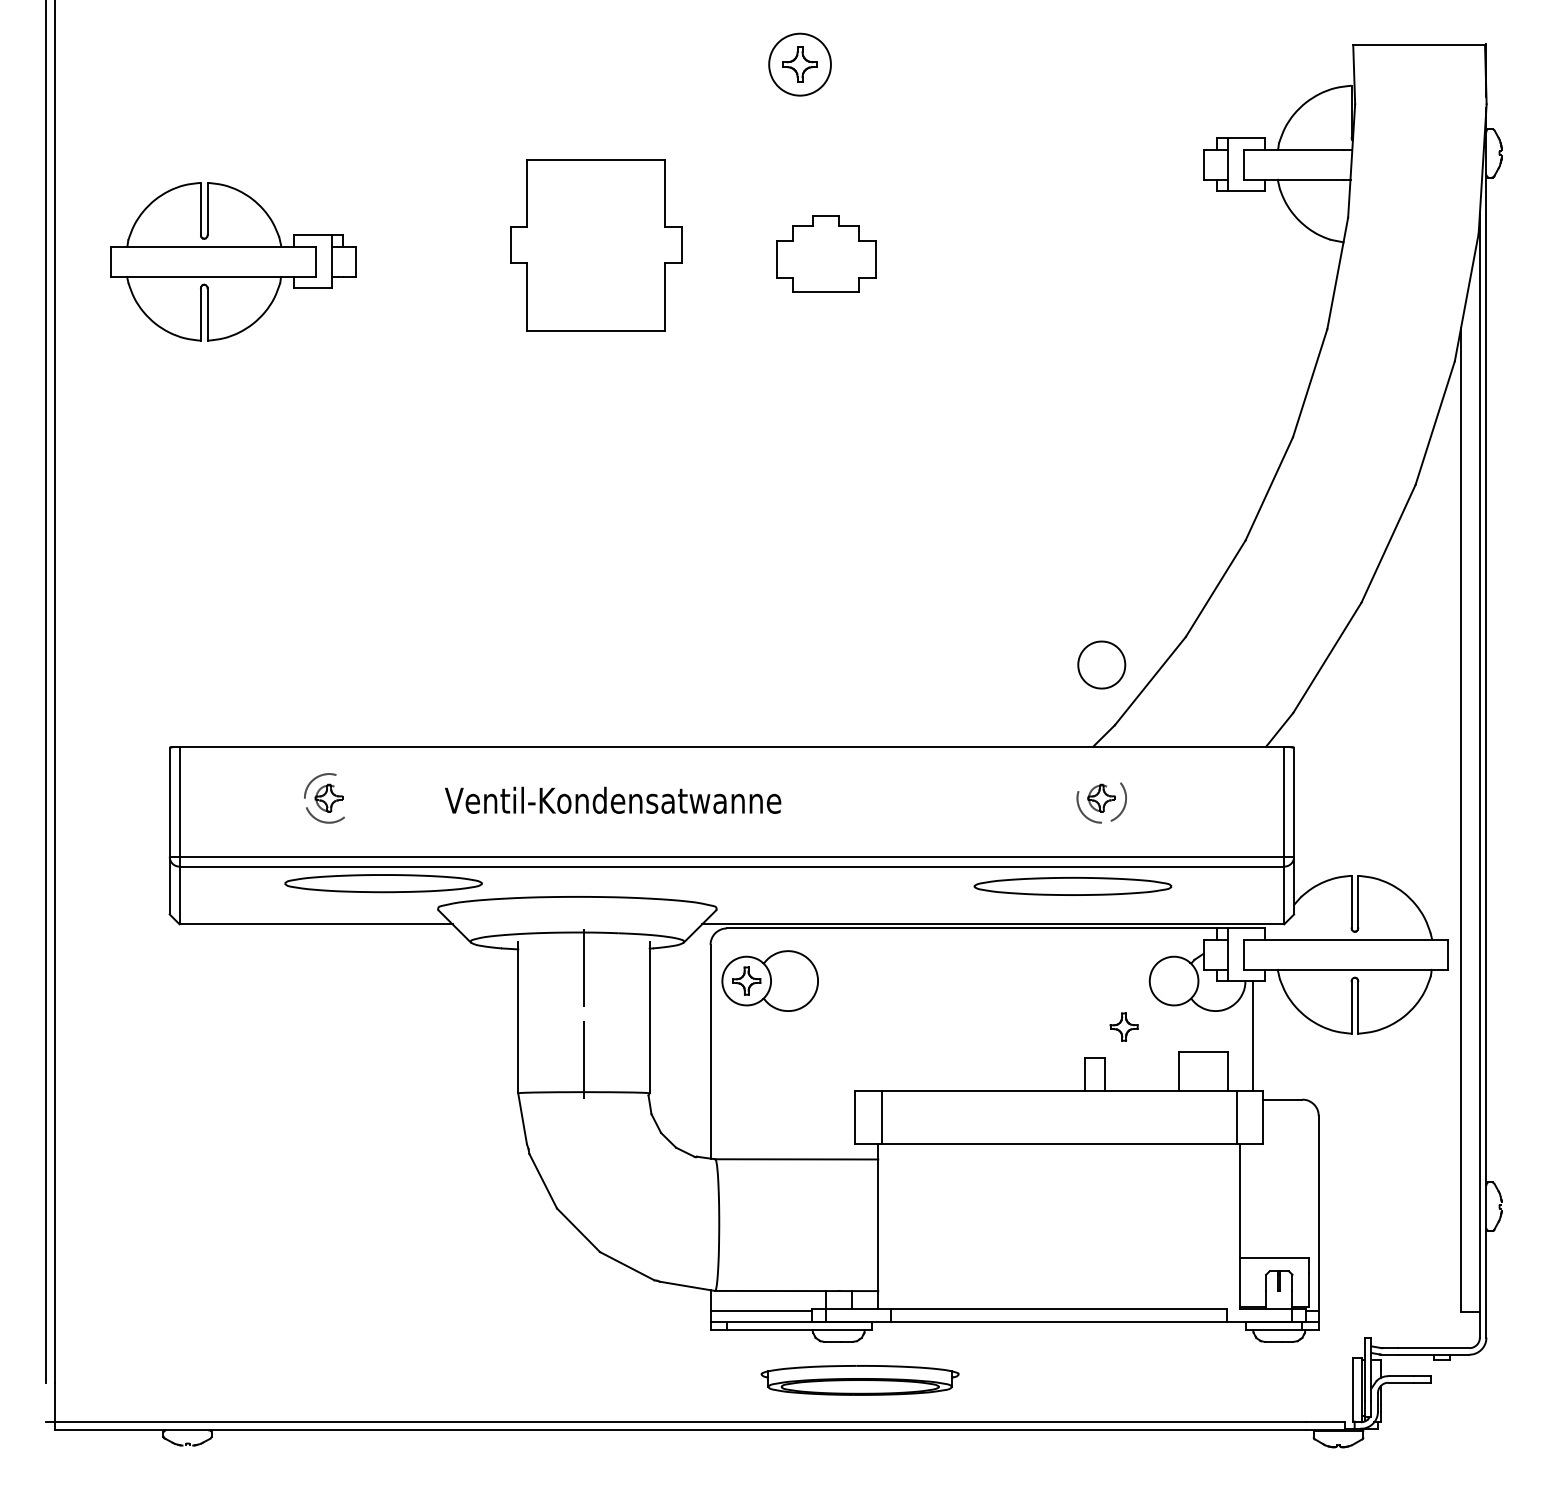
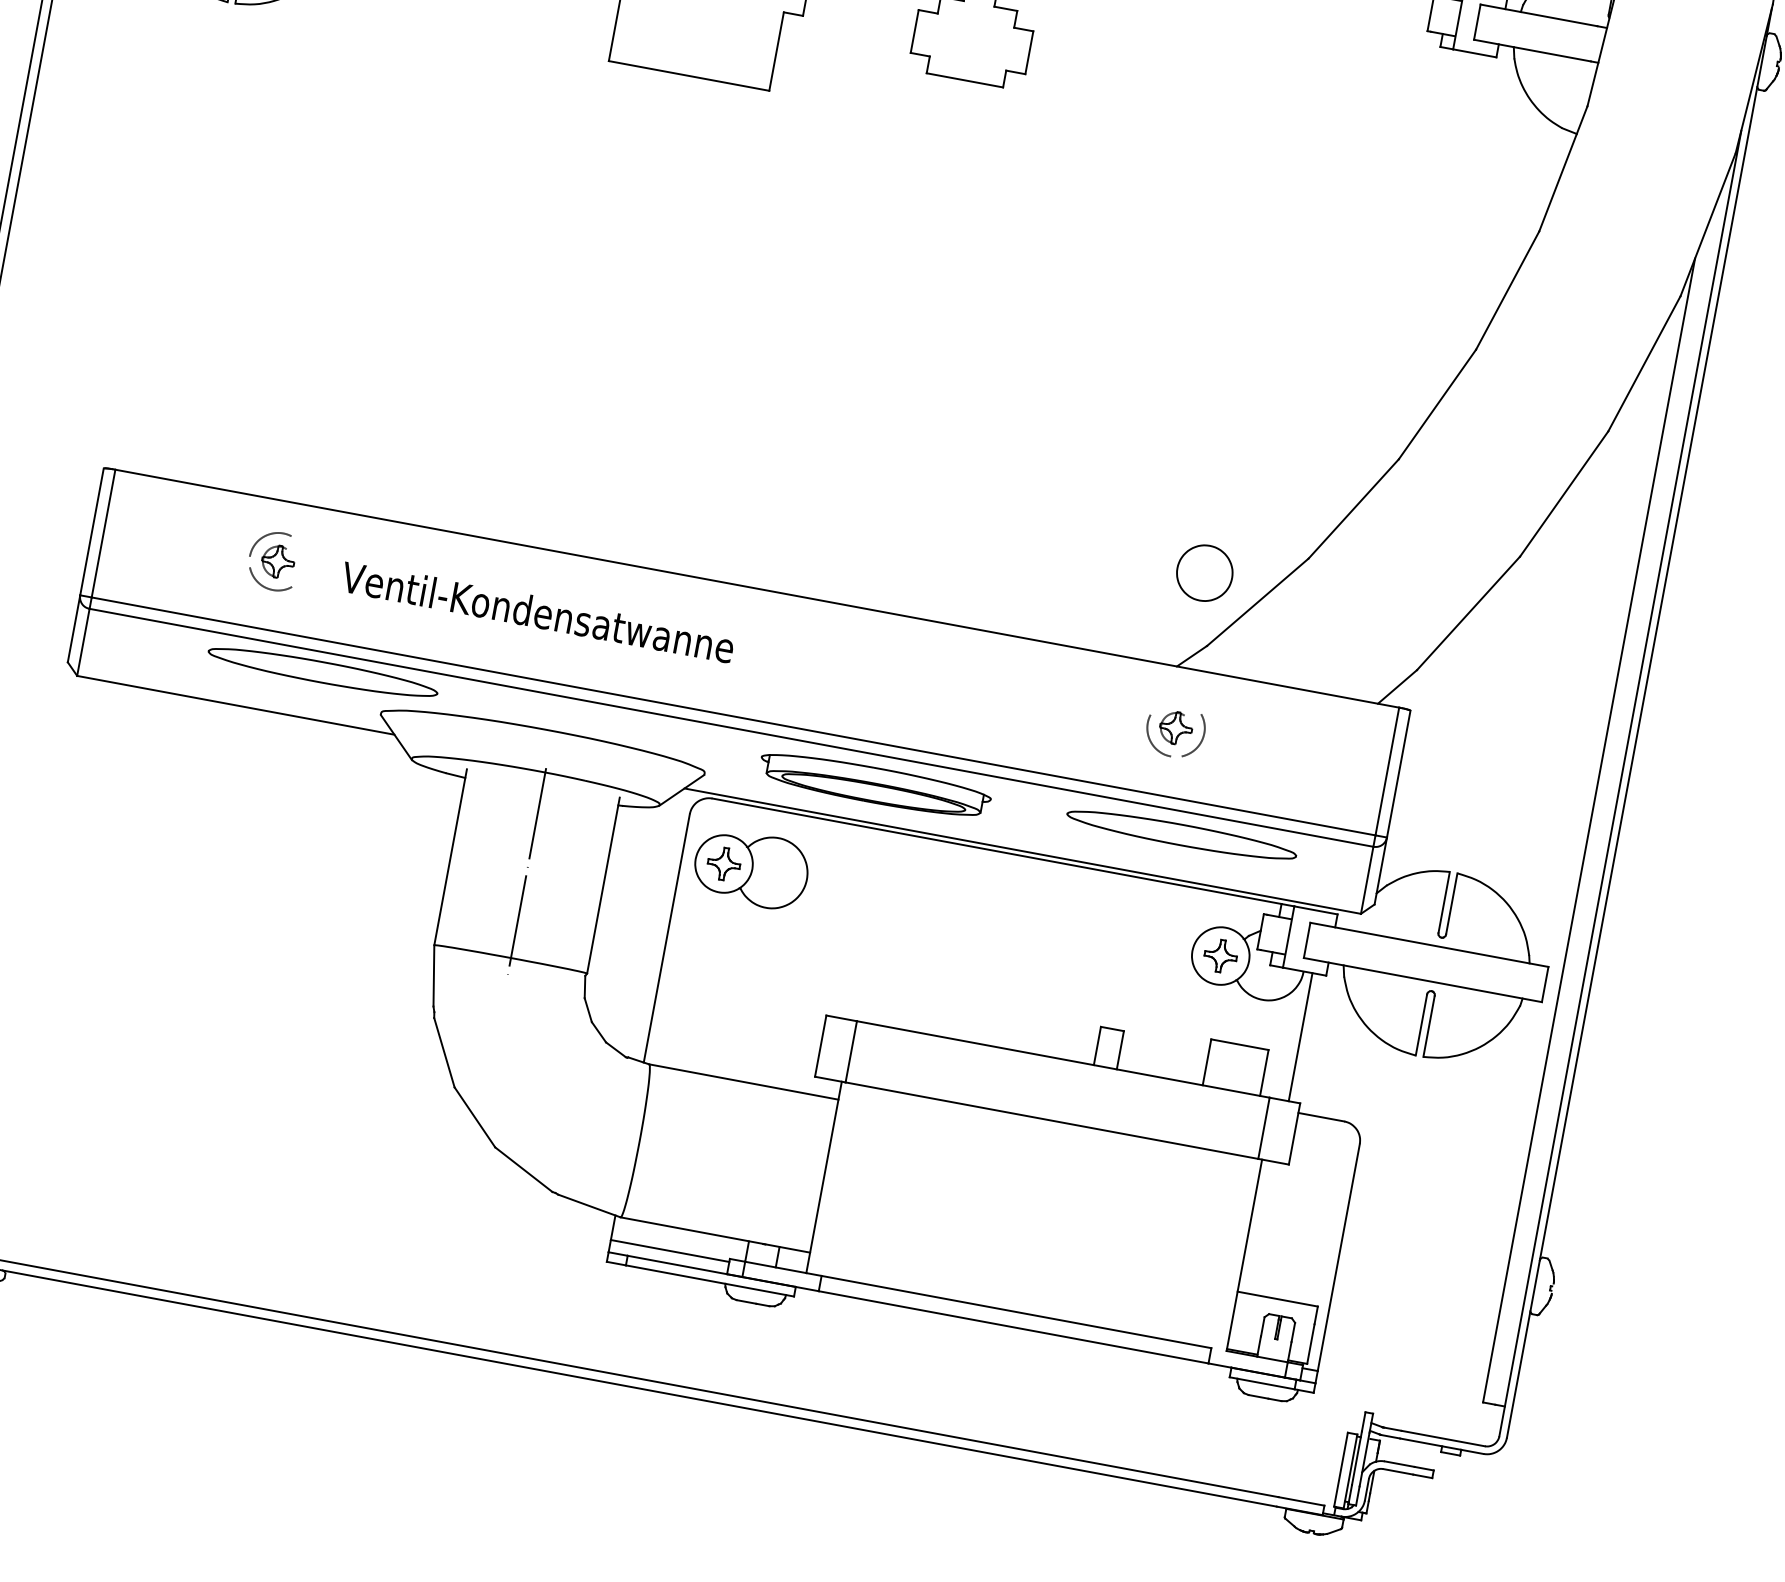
text: (613, 799) -> (538, 611), moved
part: (1072, 886) -> (1181, 835), moved
part: (1123, 1026) -> (1220, 955), moved
part: (859, 1380) -> (874, 785), moved

